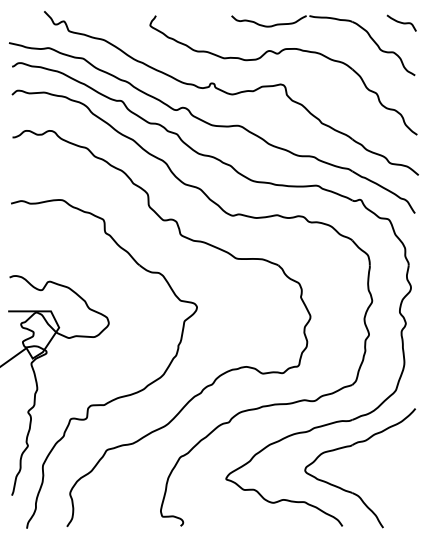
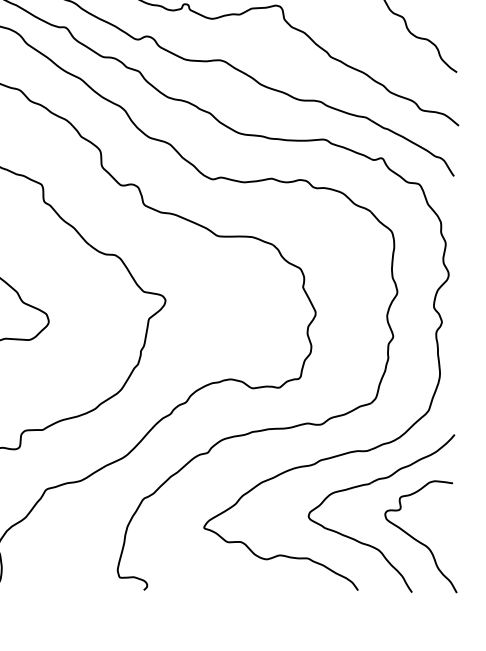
curve: (387, 487) -> (417, 539), added

